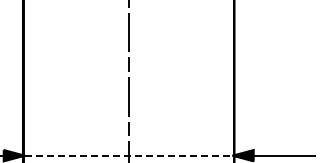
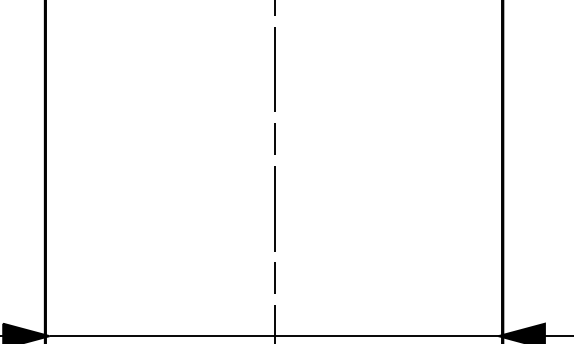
line: (128, 155) -> (273, 335), dashed -> solid

